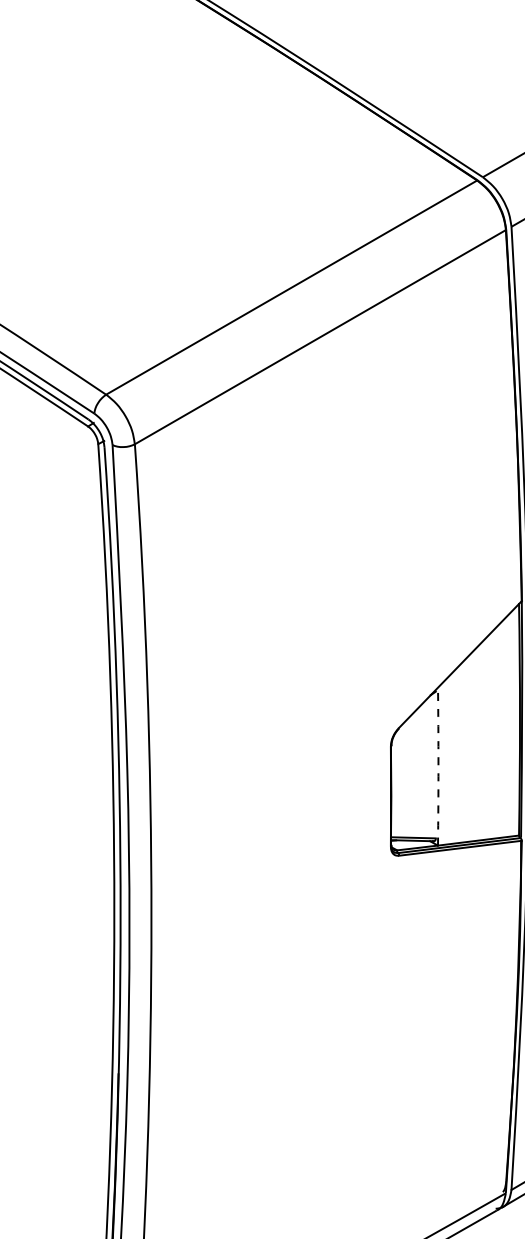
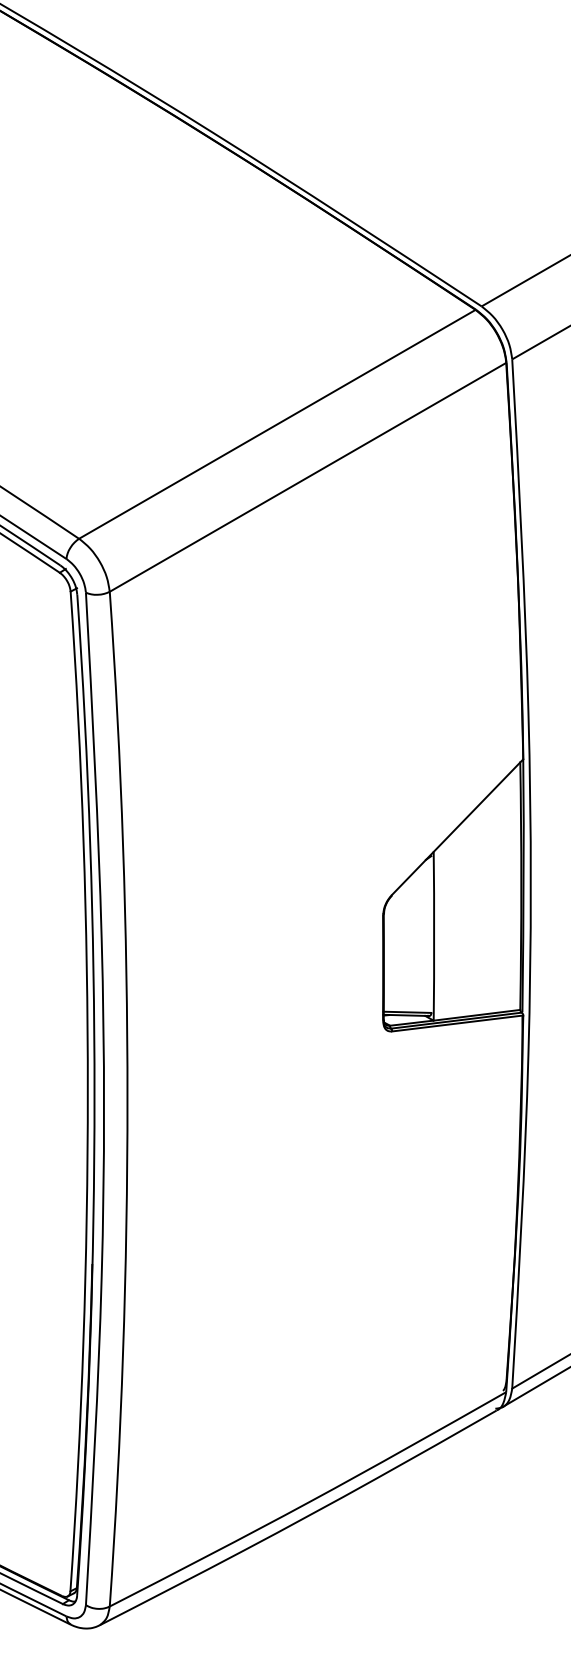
arc: (438, 765) -> (434, 935), dashed -> solid

